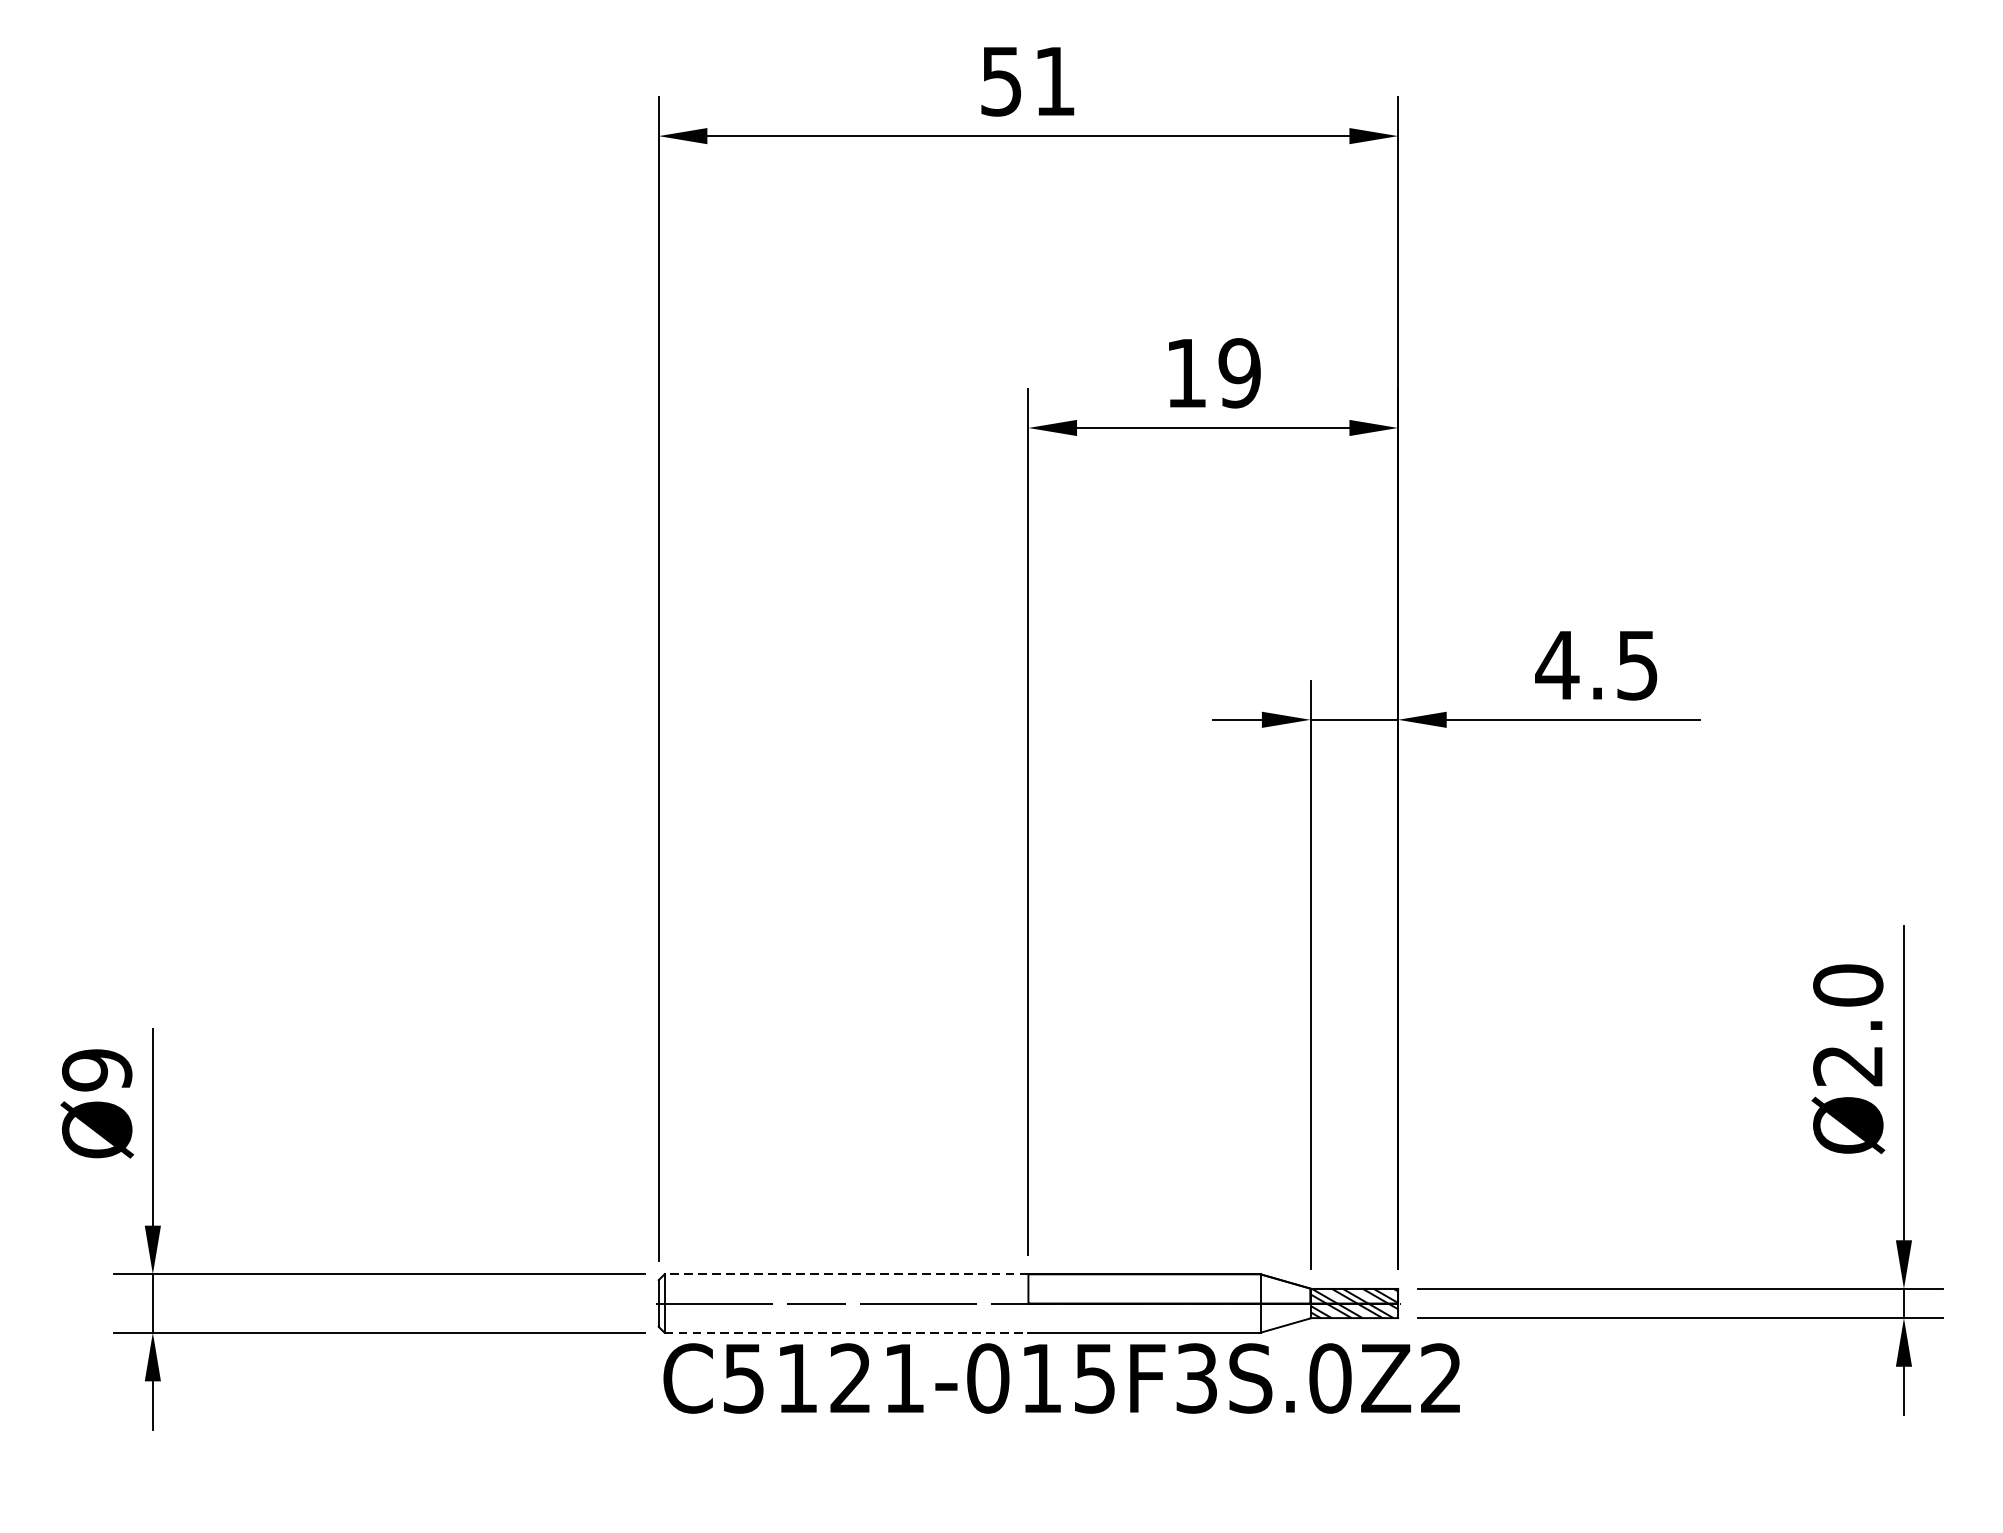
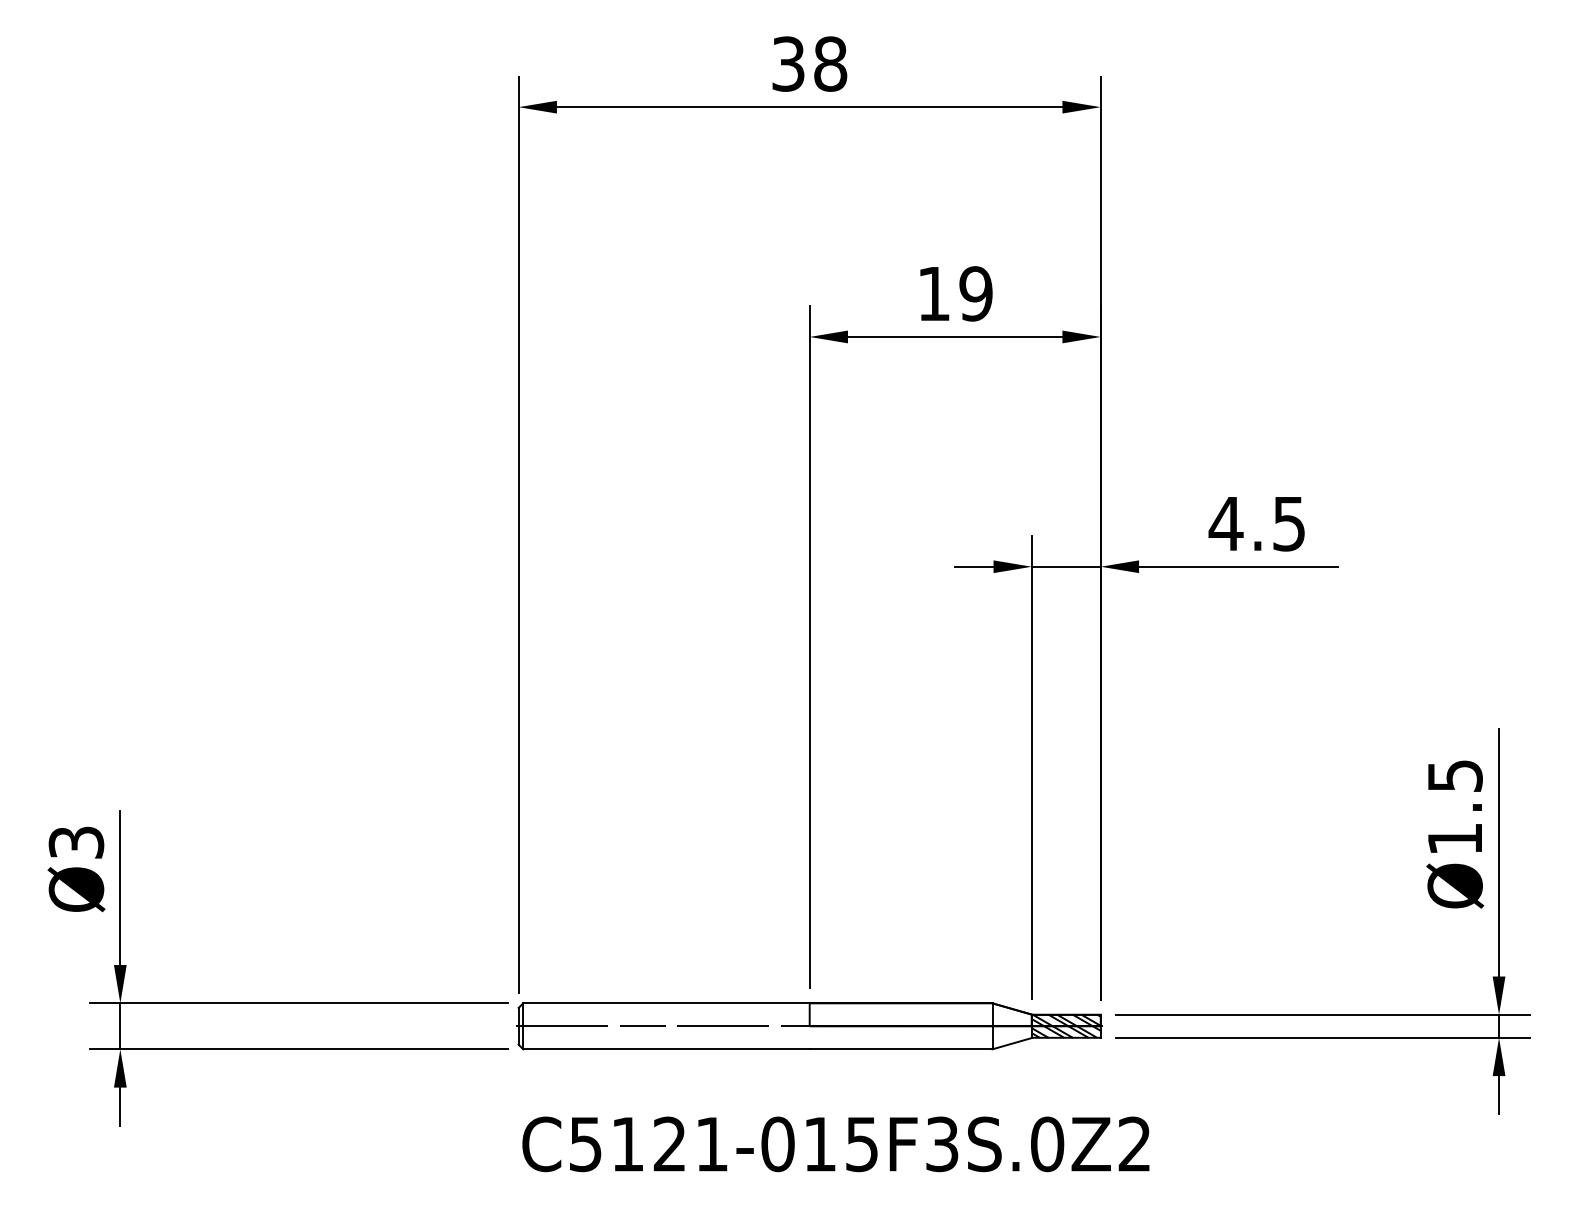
text: (1029, 80) -> (810, 63), 51 -> 38
text: (1847, 1025) -> (1454, 807), Ø2.0 -> Ø1.5
text: (97, 1070) -> (76, 842), Ø9 -> Ø3
line: (845, 1274) -> (665, 1003), dashed -> solid
line: (846, 1332) -> (666, 1049), dashed -> solid
text: (1061, 1378) -> (835, 1144), moved

